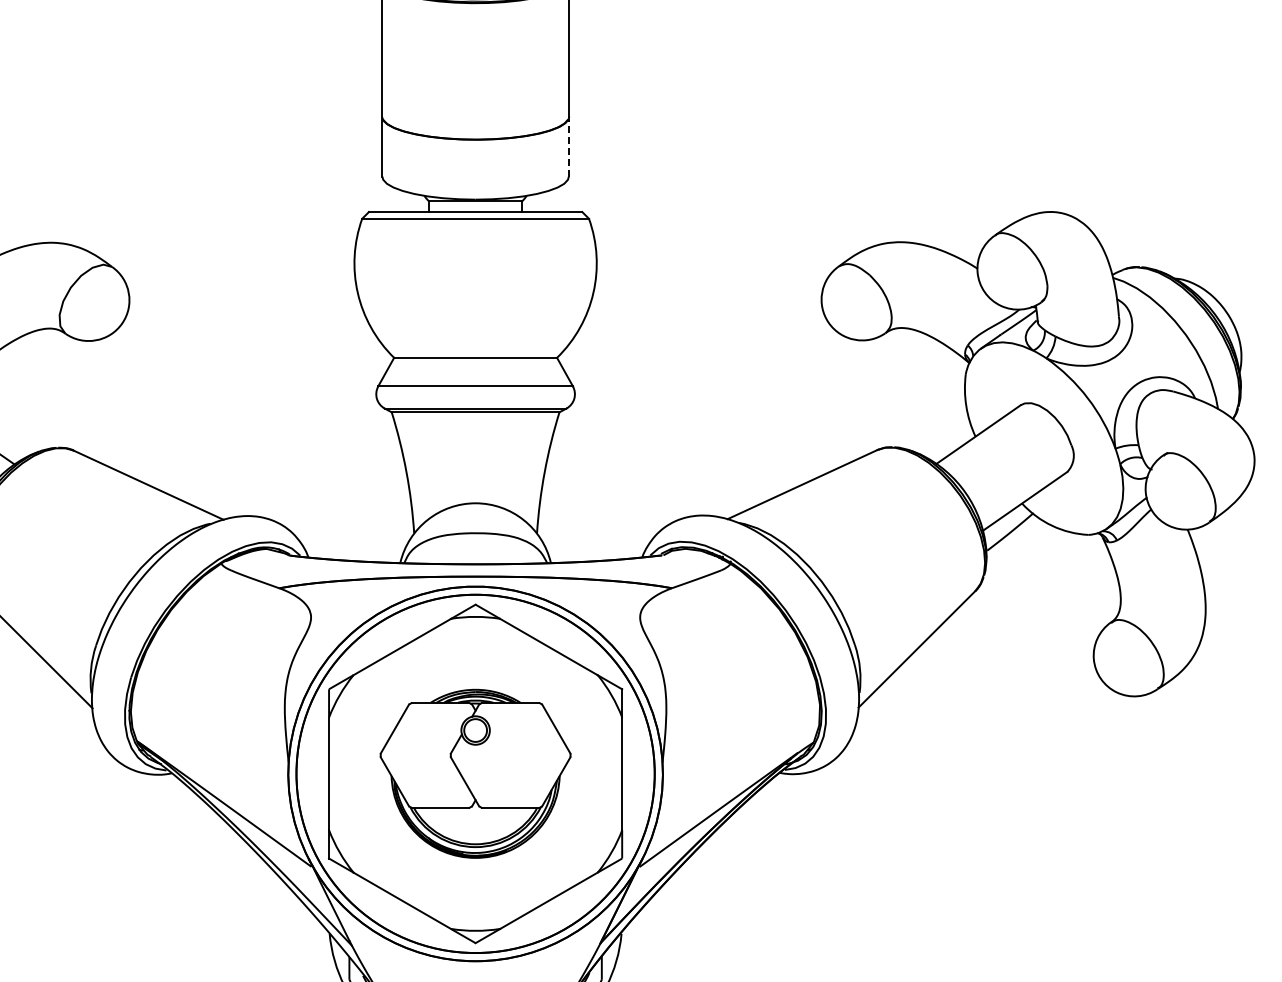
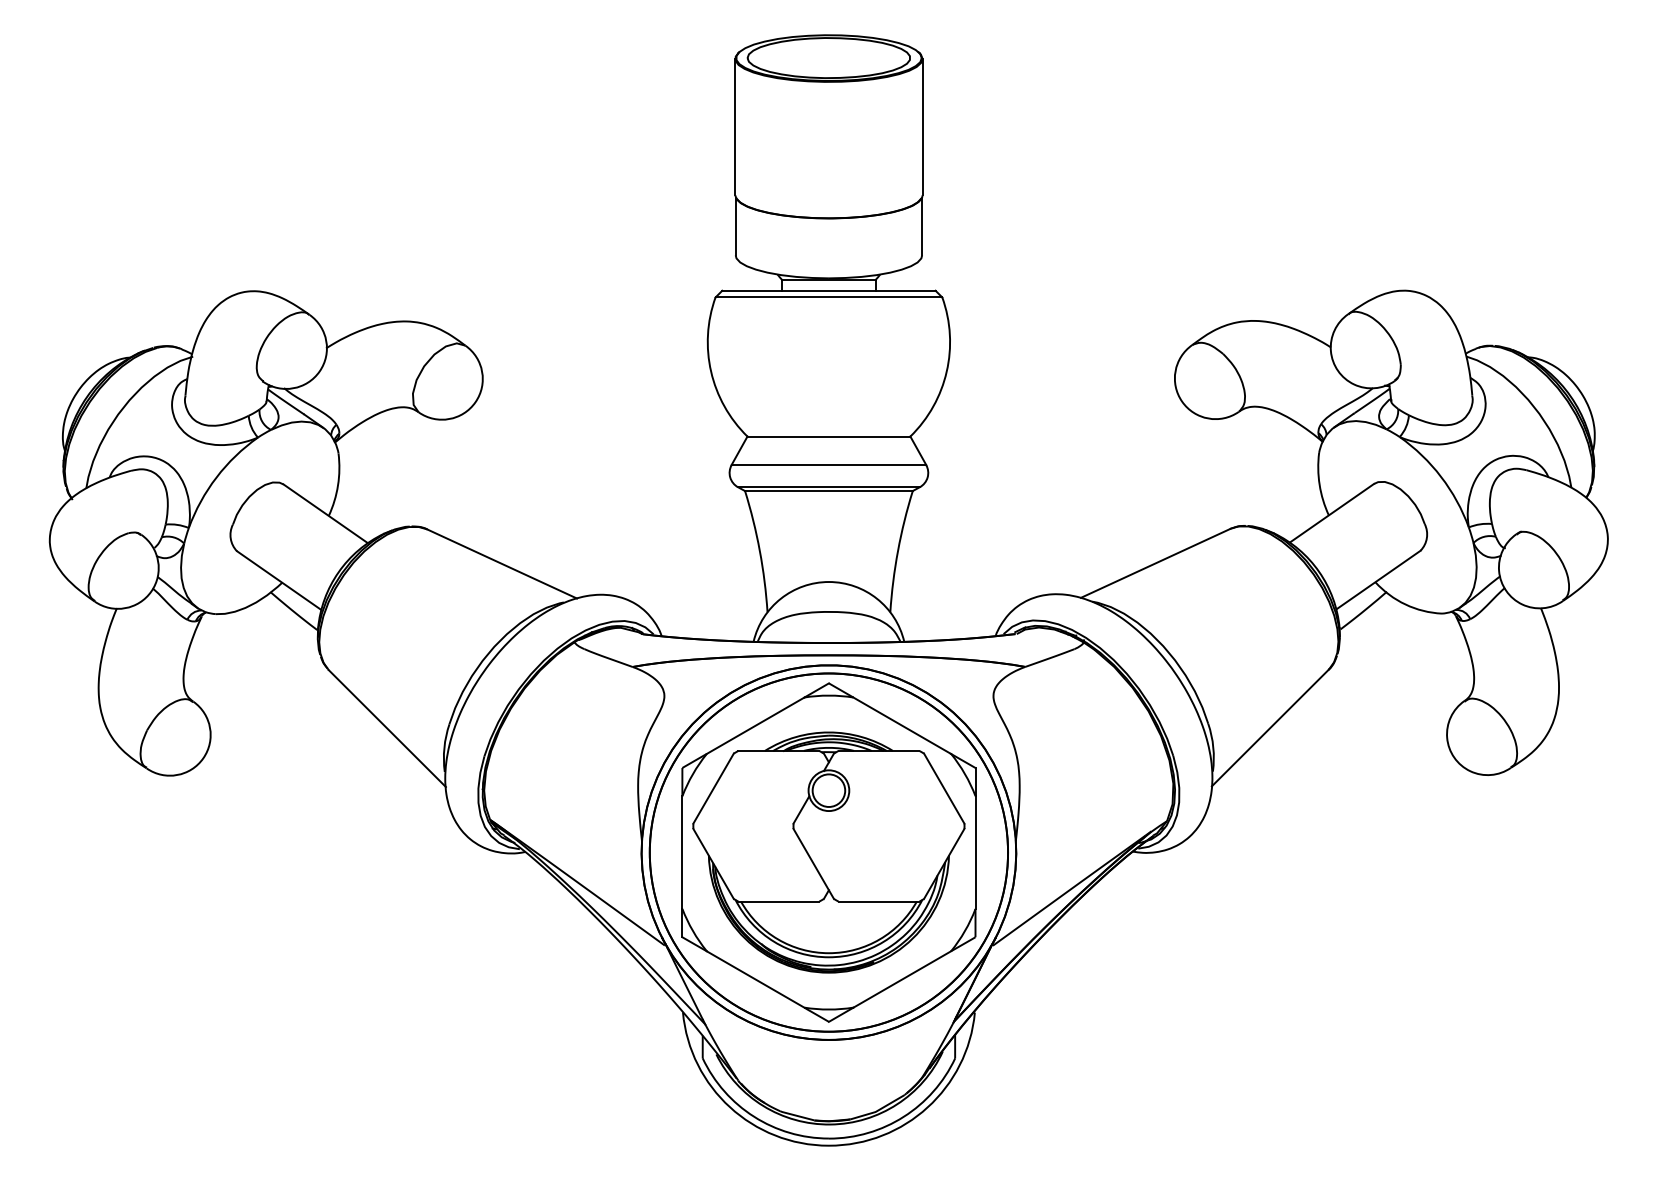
line: (569, 147) -> (922, 226), dashed -> solid
part: (475, 773) -> (828, 852), size x1.43

